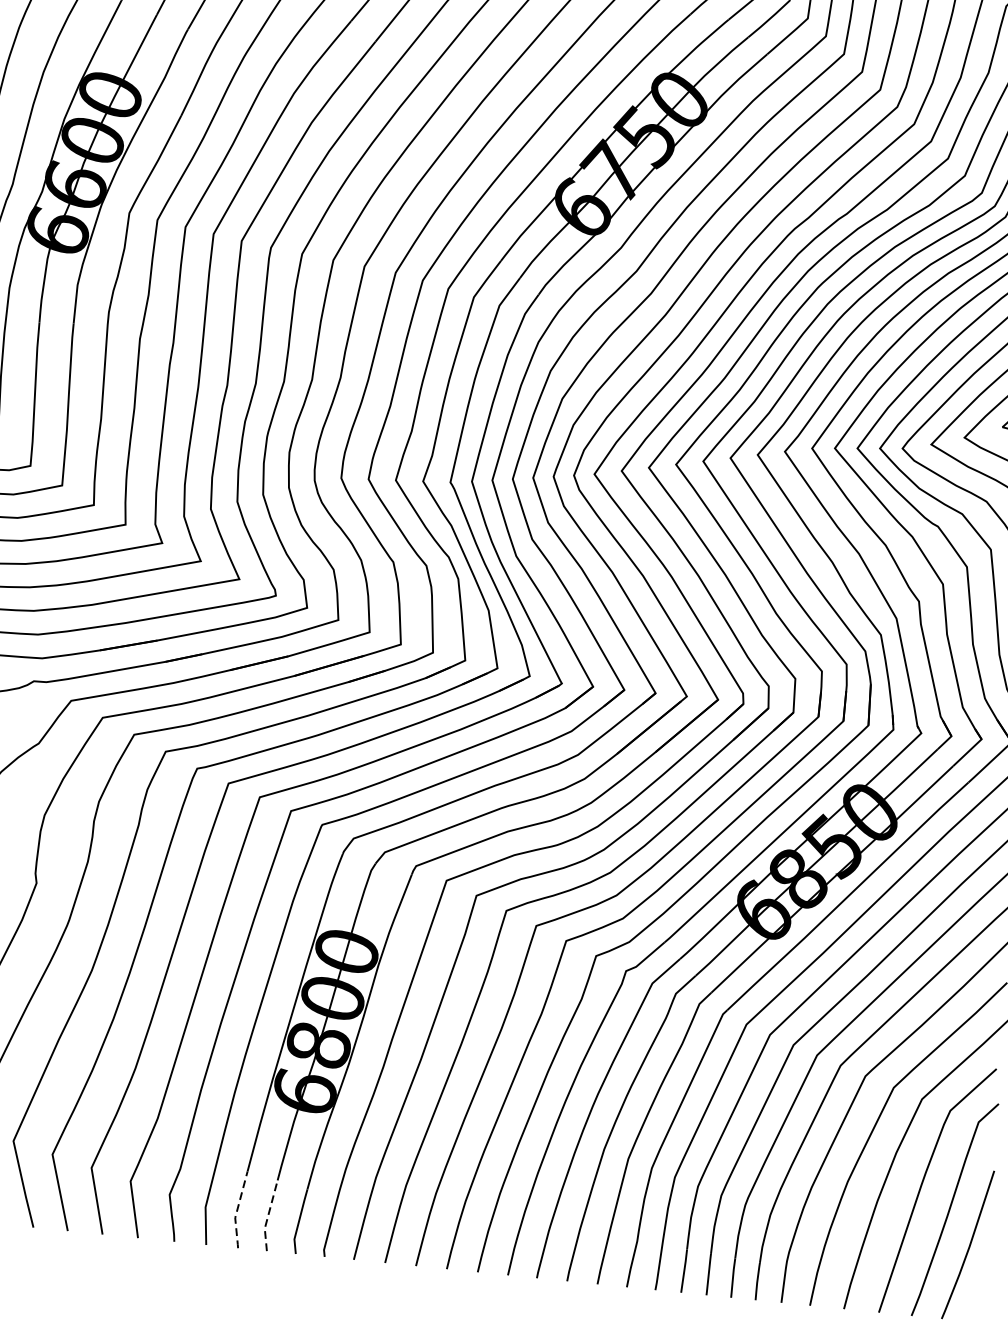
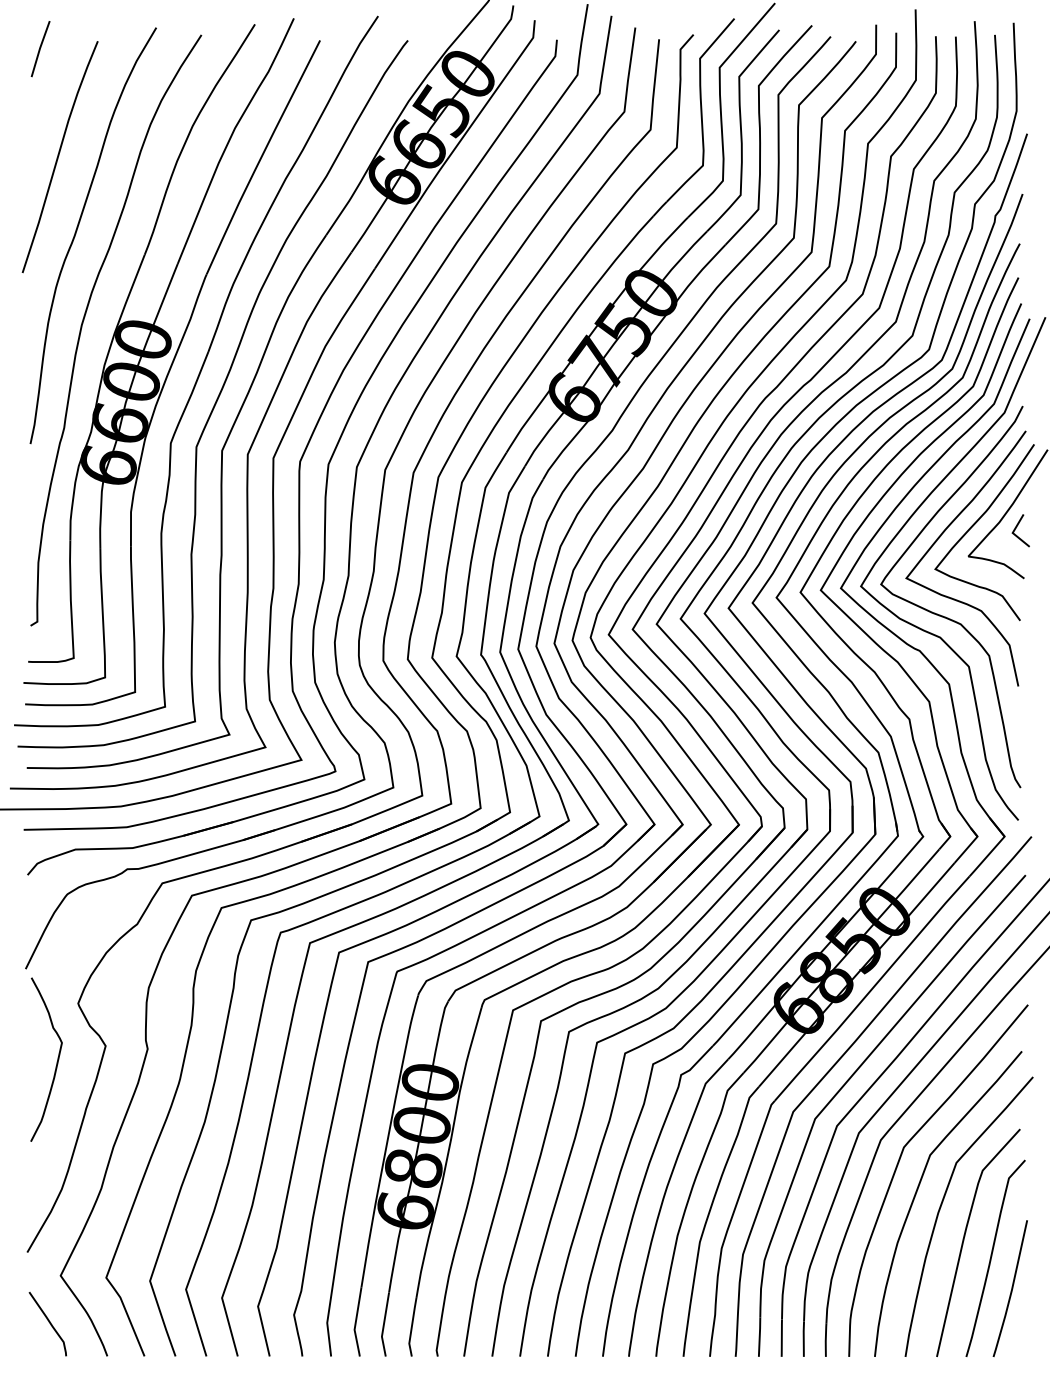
line: (236, 1211) -> (355, 1323), dashed -> solid
line: (267, 1215) -> (383, 1324), dashed -> solid

